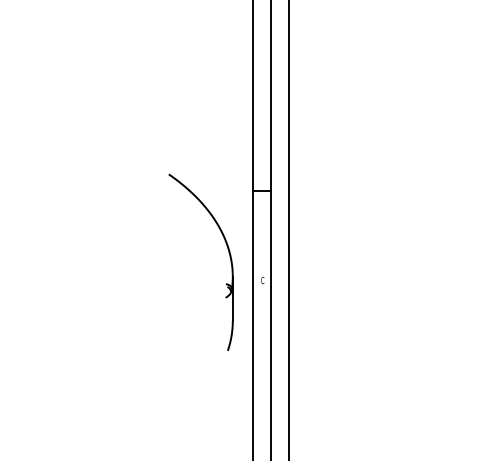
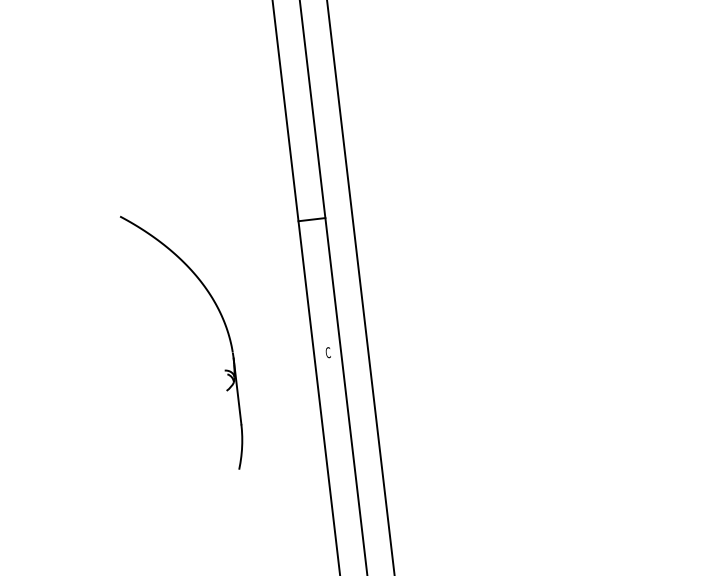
part: (228, 253) -> (223, 324), moved

